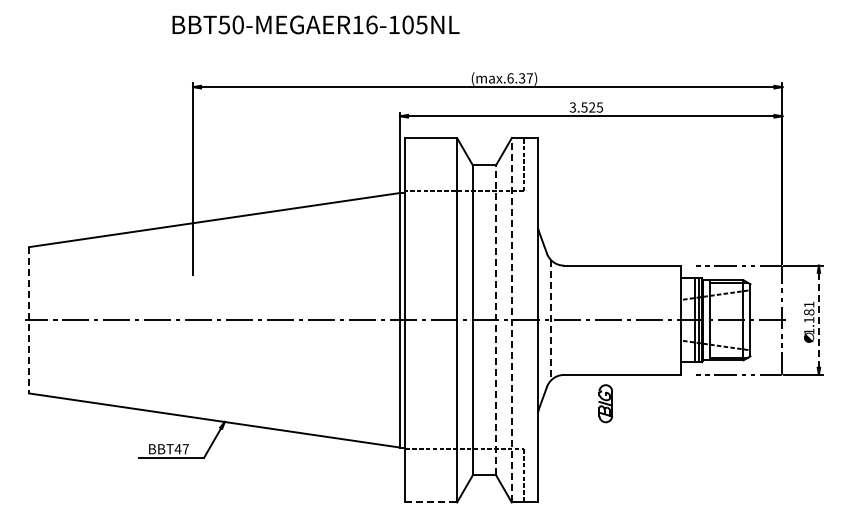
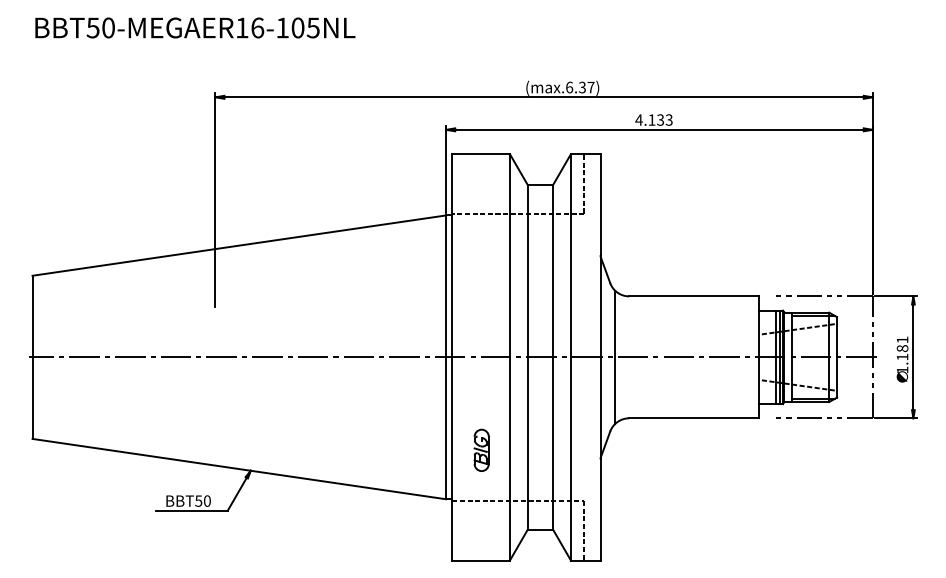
text: (315, 24) -> (194, 27), moved
text: (585, 107) -> (653, 120), 3.525 -> 4.133
line: (511, 319) -> (570, 356), dashed -> solid
line: (818, 319) -> (912, 356), dashed -> solid
line: (29, 320) -> (33, 357), dashed -> solid
line: (496, 320) -> (553, 357), dashed -> solid
line: (551, 320) -> (615, 357), dashed -> solid
part: (605, 403) -> (481, 450), moved
text: (181, 449) -> (202, 501), BBT47 -> BBT50
line: (431, 502) -> (481, 560), dashed -> solid

